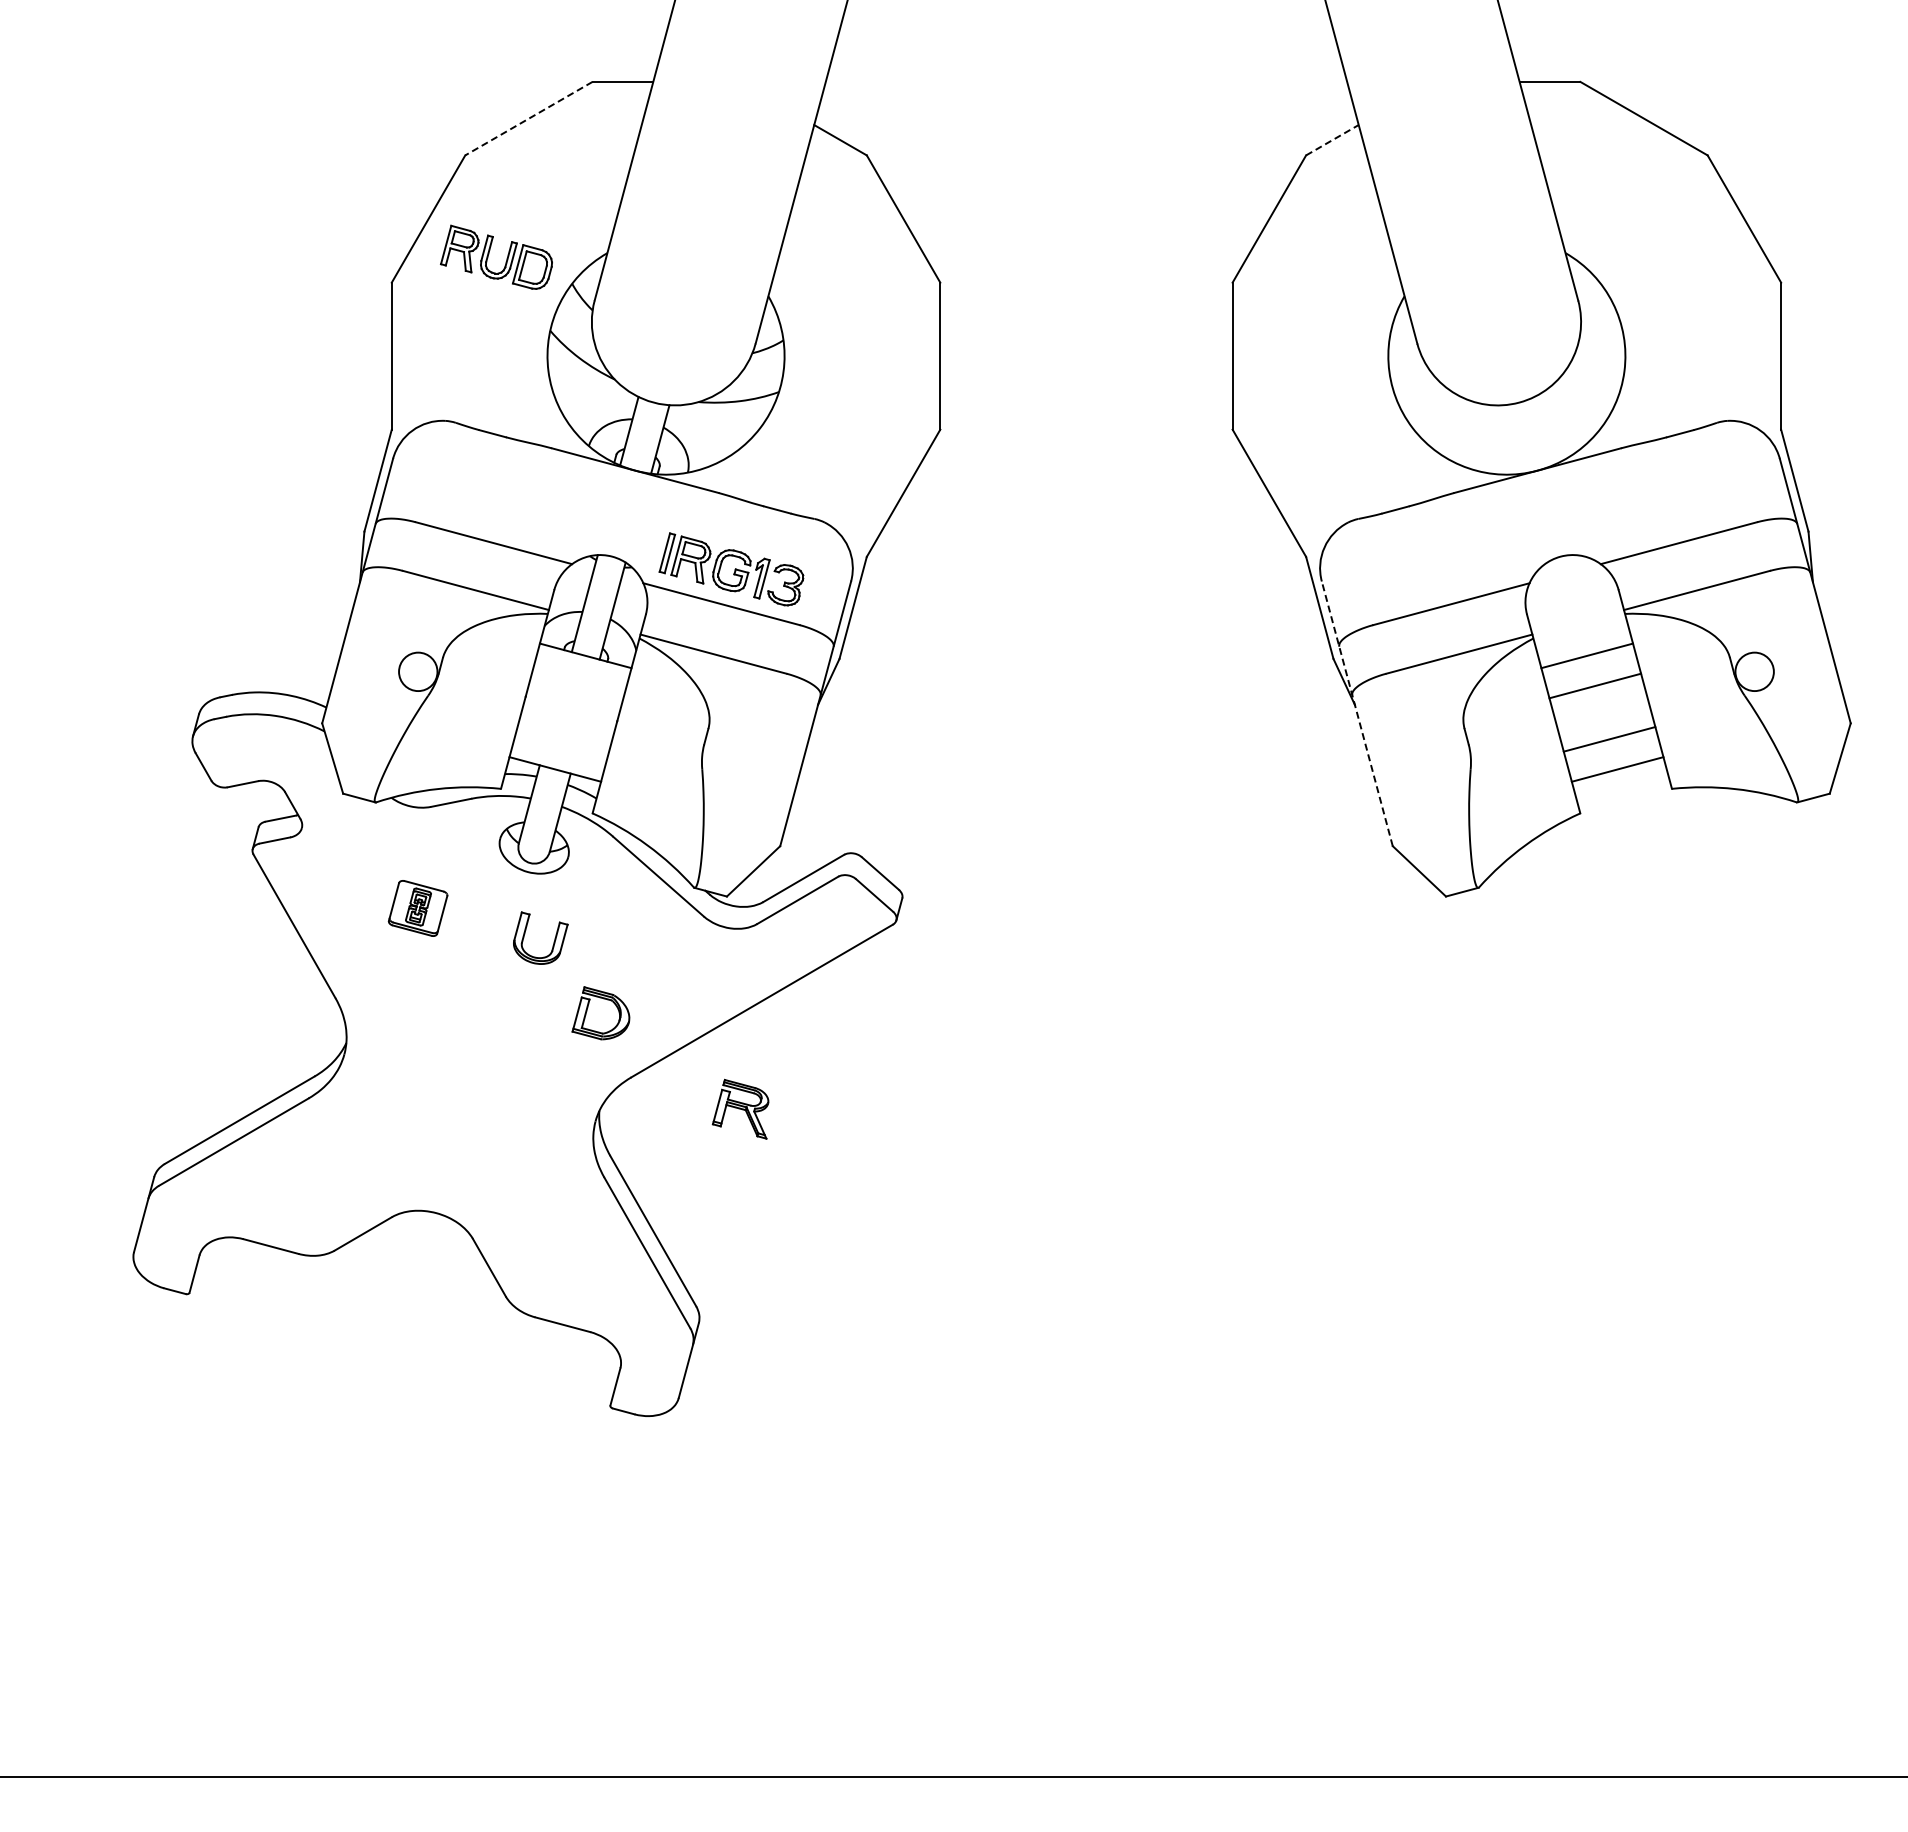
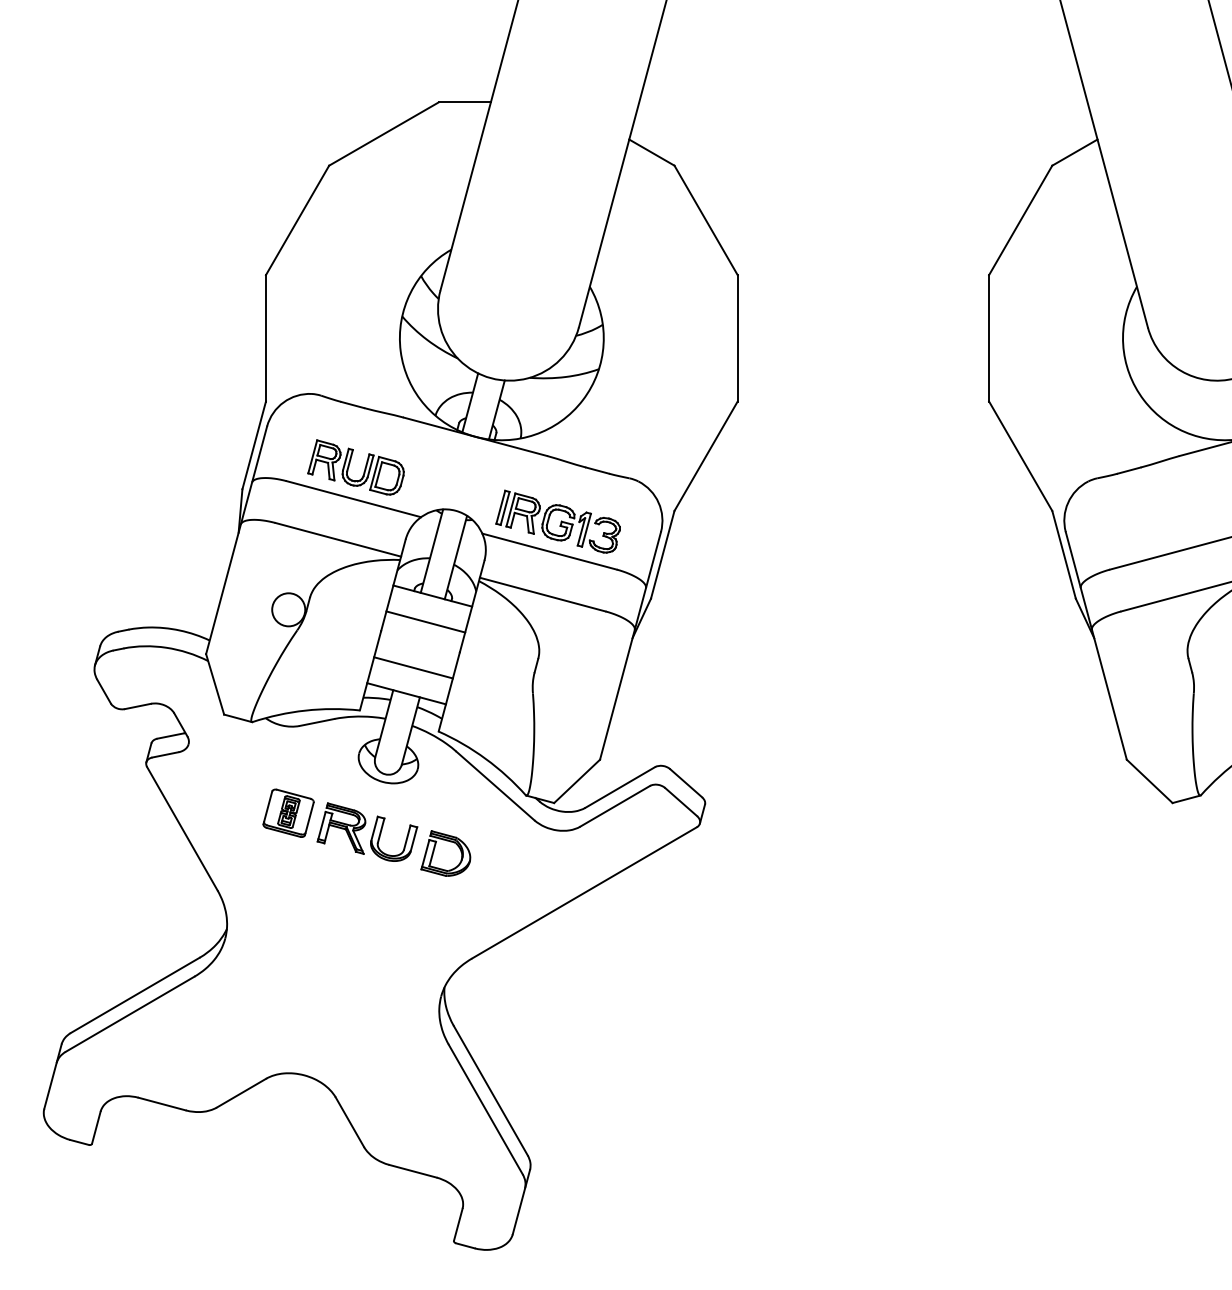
line: (528, 118) -> (383, 133), dashed -> solid
line: (1332, 139) -> (1074, 151), dashed -> solid
part: (489, 254) -> (350, 465), moved
line: (577, 685) -> (425, 621), added
line: (1357, 713) -> (1096, 645), dashed -> solid
line: (563, 739) -> (413, 667), added
part: (587, 1011) -> (434, 852), moved
part: (740, 1108) -> (341, 827), moved

